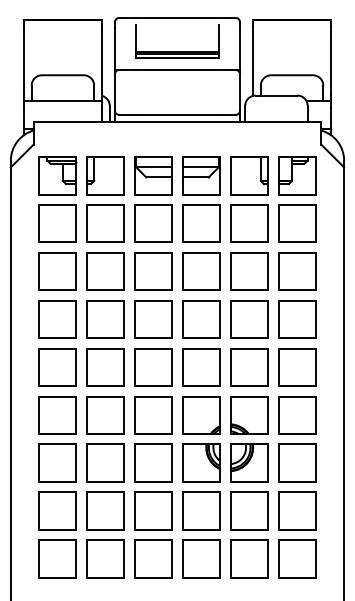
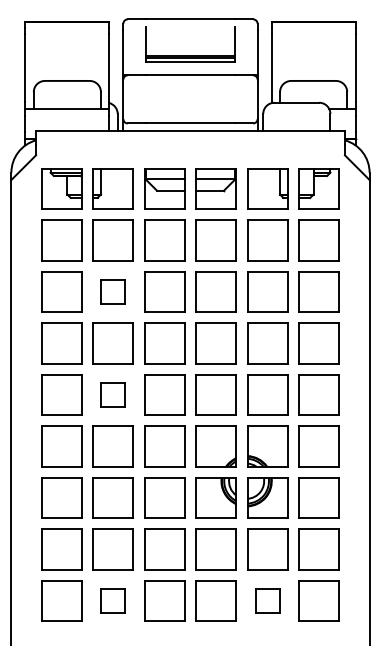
part: (104, 271) -> (112, 291), size x0.6
part: (104, 367) -> (112, 394), size x0.6
part: (104, 558) -> (112, 600), size x0.6
part: (249, 558) -> (267, 600), size x0.6

